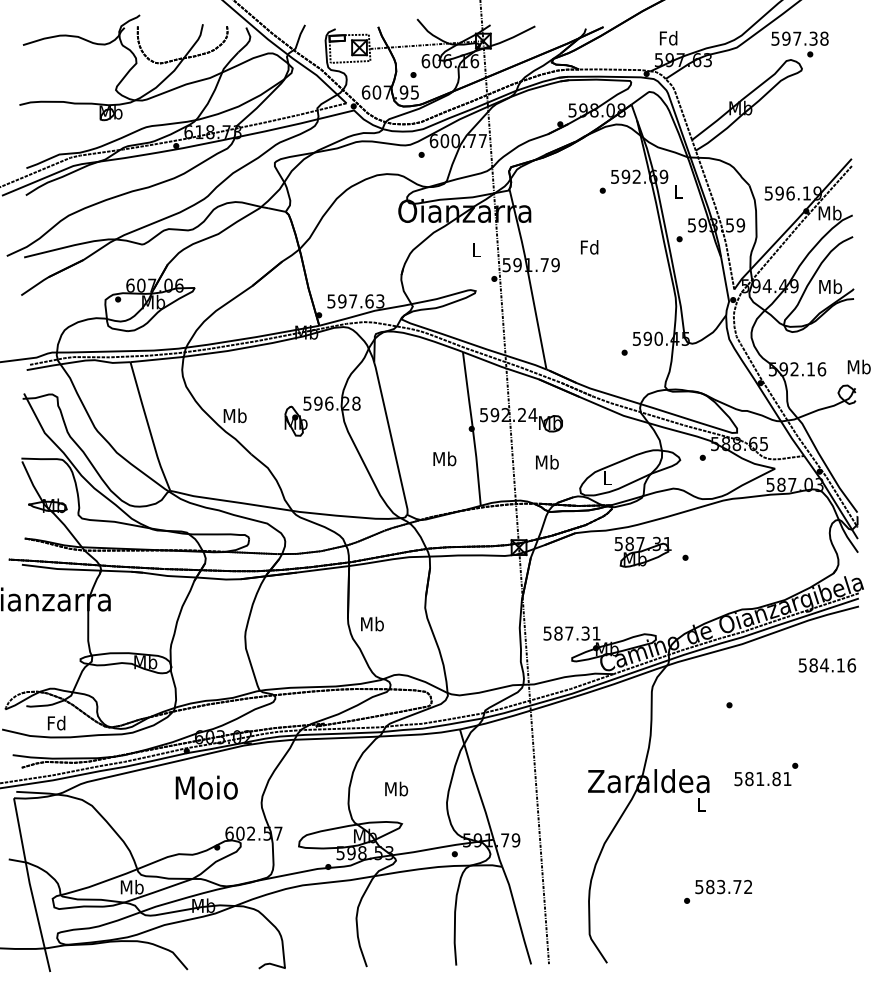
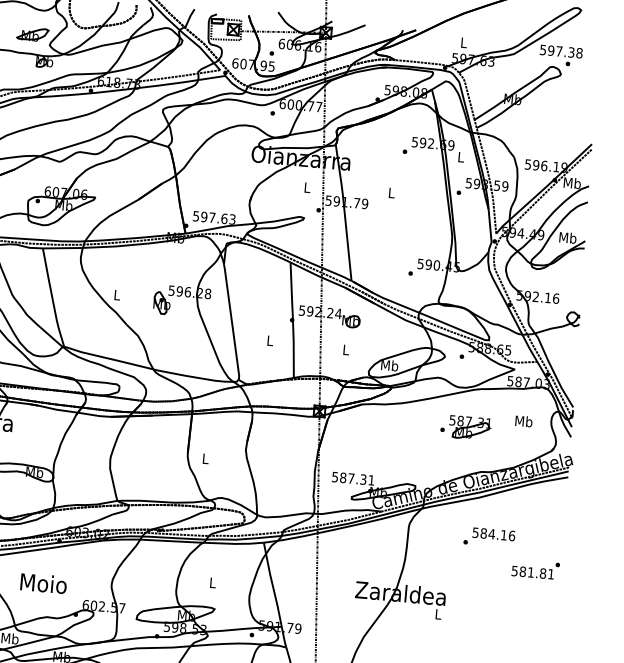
text: (668, 38) -> (463, 42), Fd -> L
part: (91, 77) -> (32, 34), added
text: (589, 247) -> (391, 193), Fd -> L
text: (858, 366) -> (523, 420), moved
text: (234, 415) -> (116, 294), Mb -> L
text: (444, 458) -> (269, 340), Mb -> L
text: (547, 462) -> (346, 350), Mb -> L
text: (607, 477) -> (389, 365), L -> Mb
part: (642, 551) -> (469, 427), moved
text: (372, 623) -> (205, 458), Mb -> L
text: (827, 665) -> (494, 534), moved
text: (766, 774) -> (535, 569), moved
text: (206, 787) -> (43, 583), moved
text: (396, 788) -> (212, 582), Mb -> L

